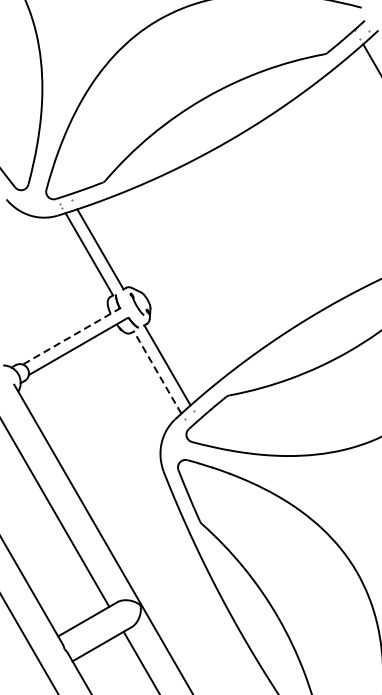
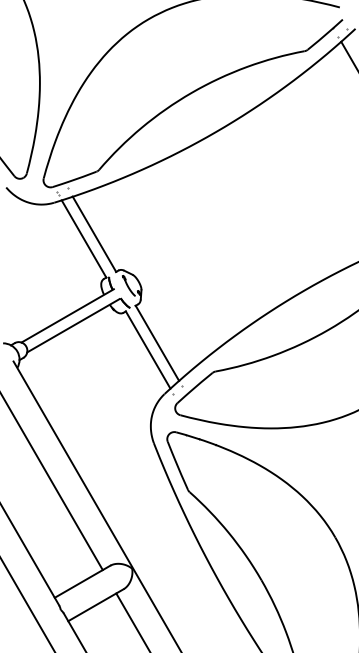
line: (71, 336) -> (67, 316), dashed -> solid
line: (157, 373) -> (148, 350), dashed -> solid

